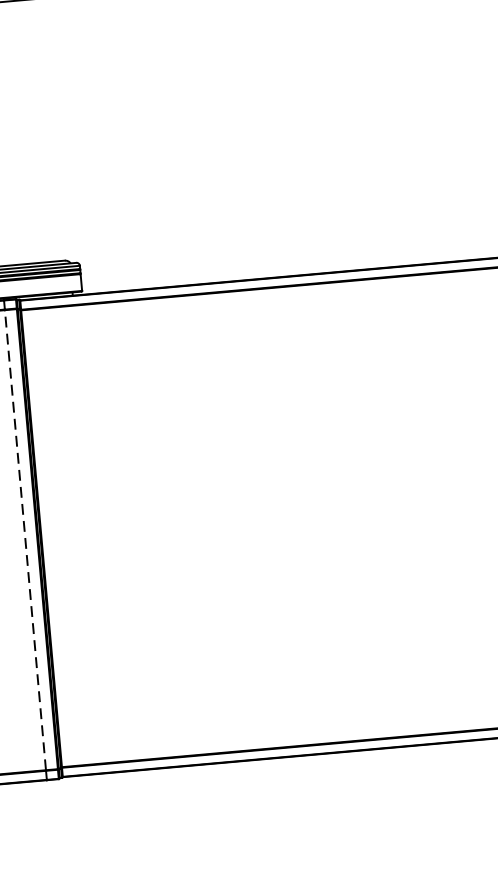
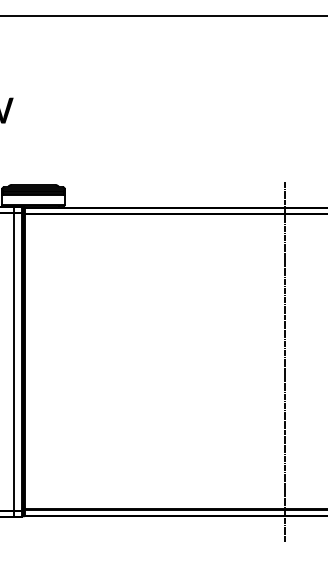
line: (443, 502) -> (284, 361), added
line: (25, 539) -> (14, 361), dashed -> solid

